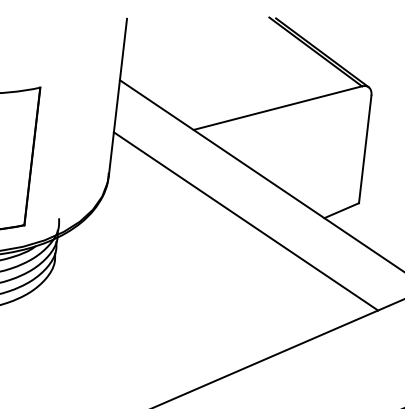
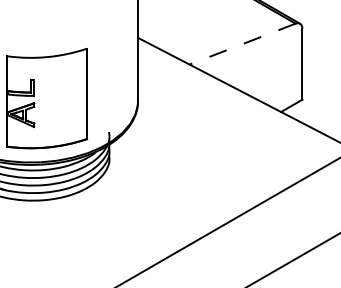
line: (277, 108) -> (242, 44), solid -> dashed
line: (246, 220) -> (230, 119), removed

